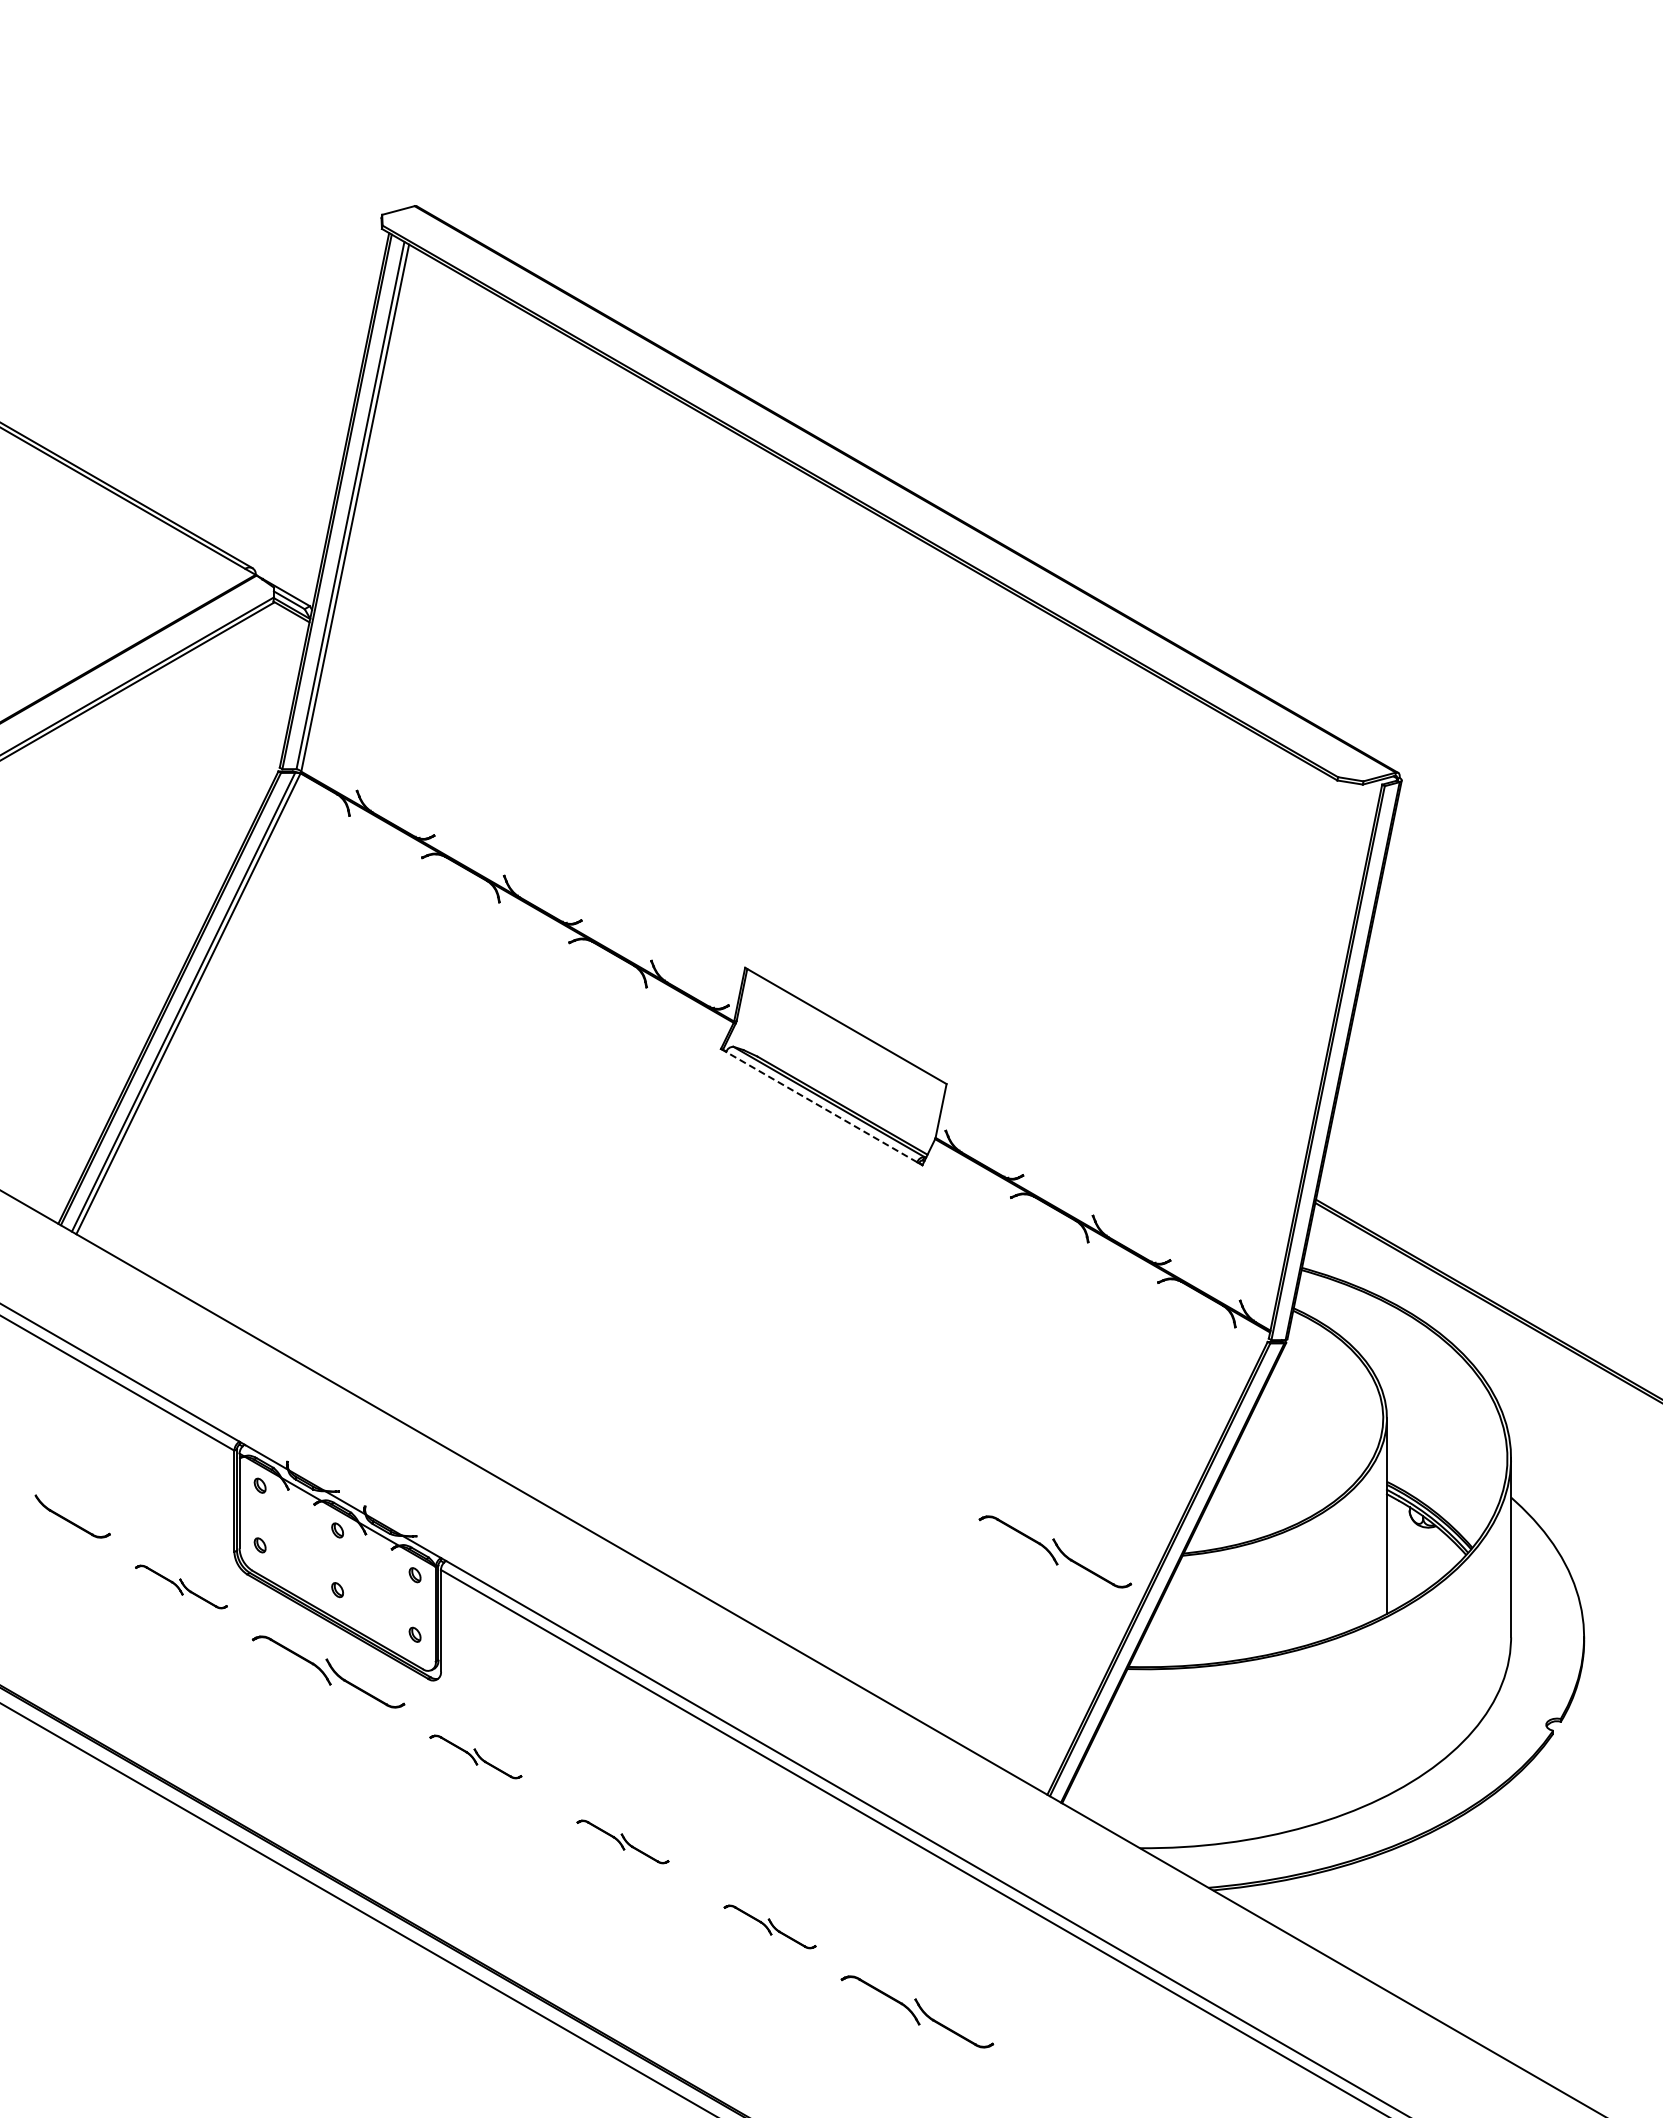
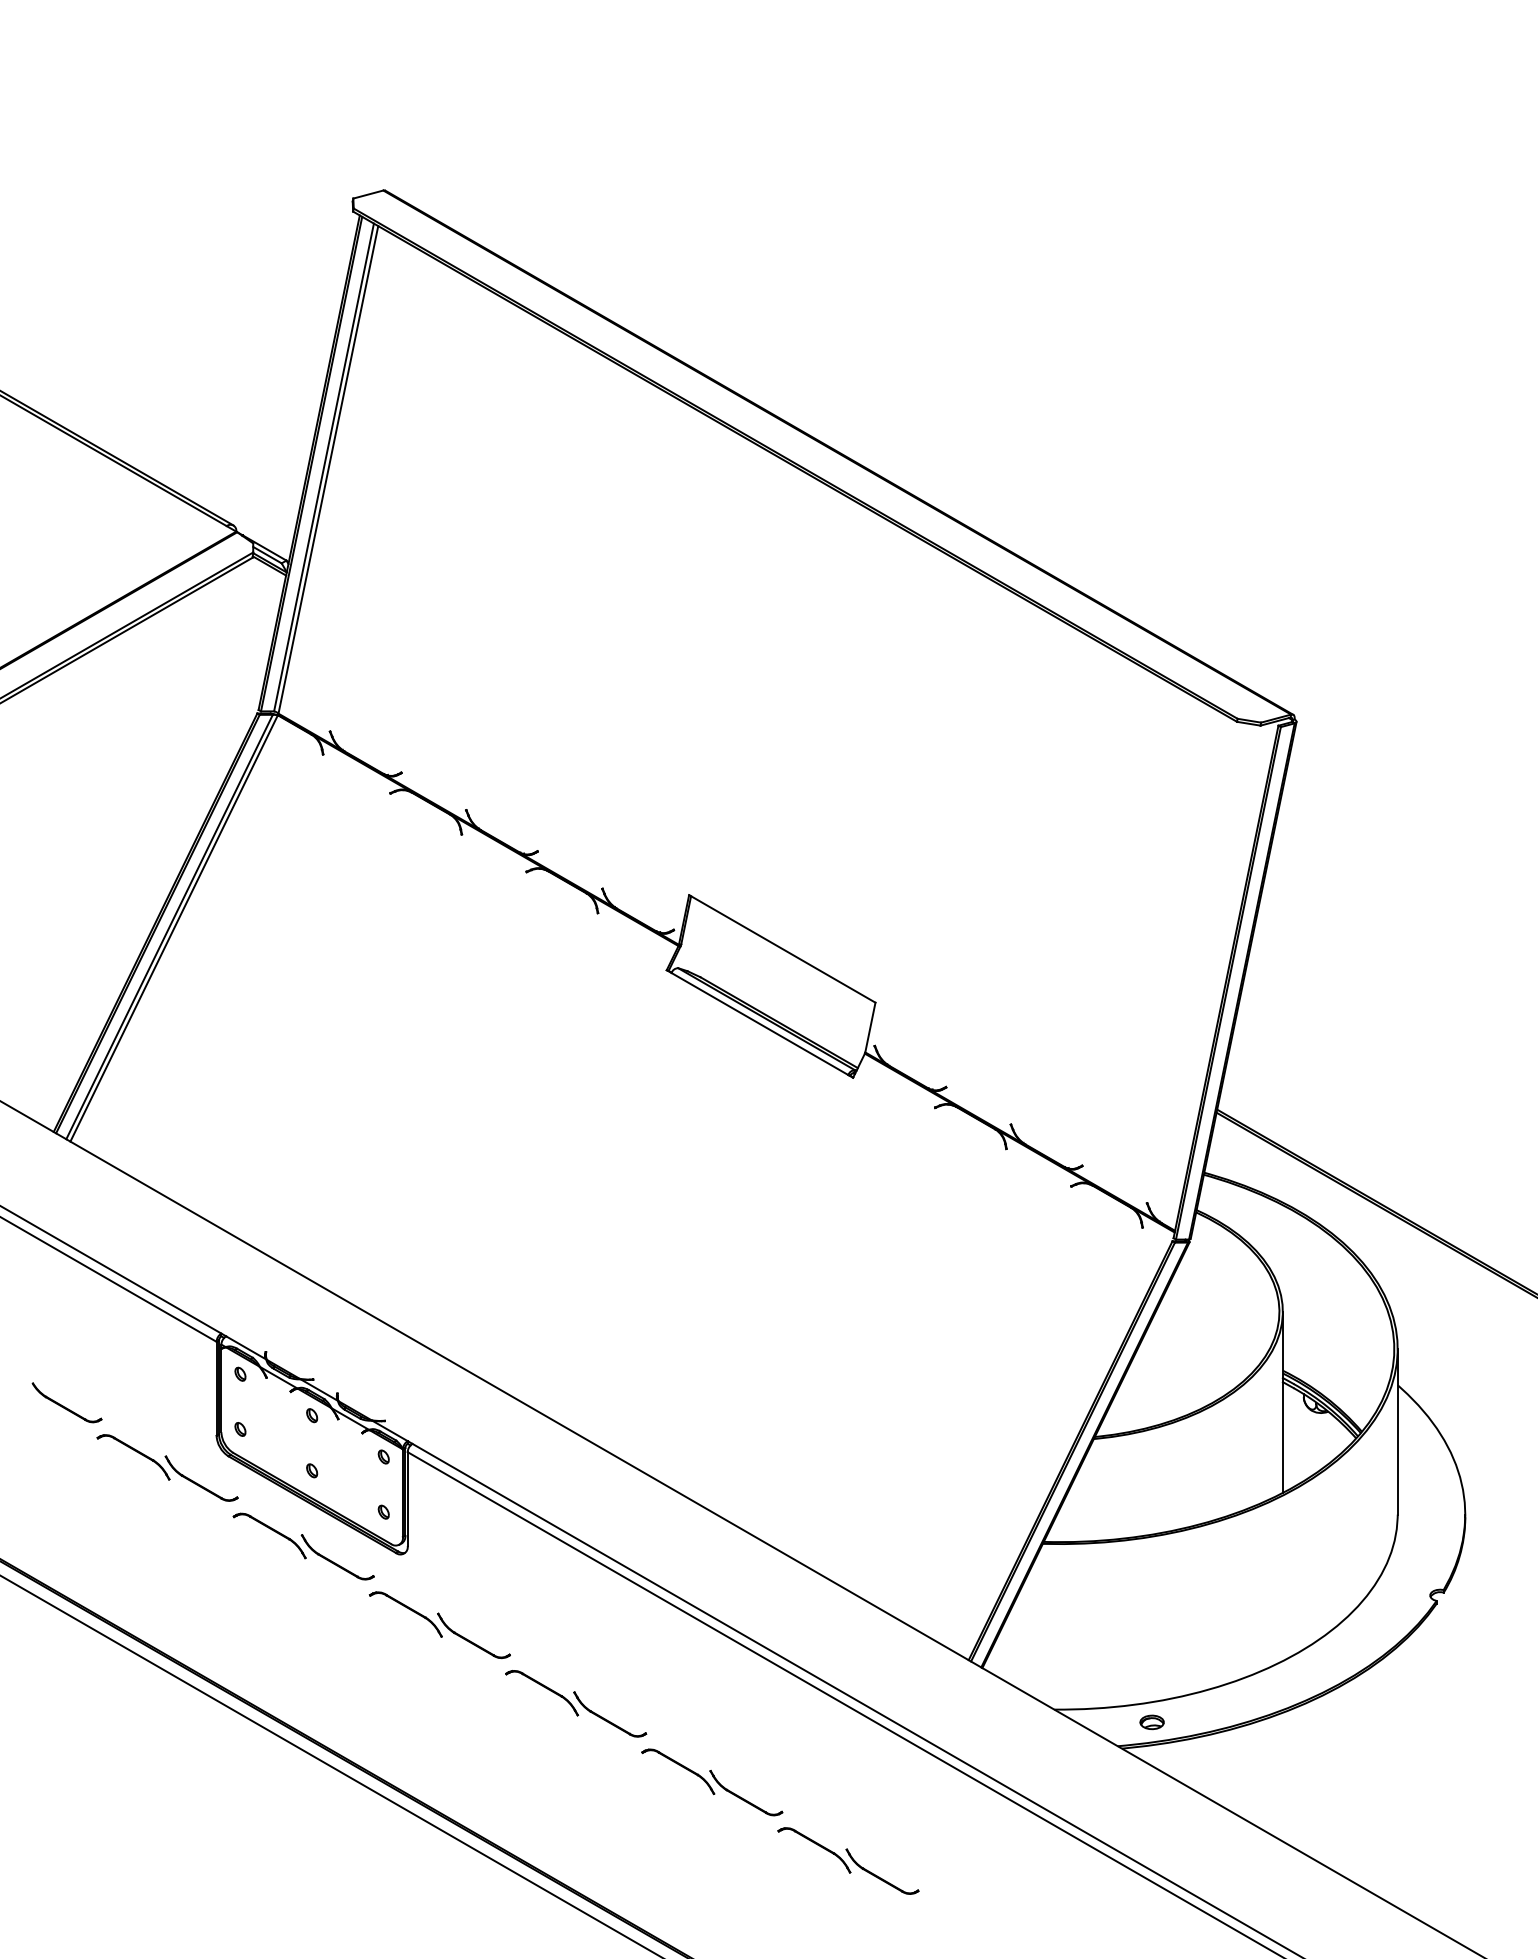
line: (821, 1106) -> (759, 1023), dashed -> solid
part: (1055, 1551) -> (976, 1435), removed
part: (181, 1586) -> (167, 1467), size x1.67
part: (475, 1756) -> (439, 1624), size x1.67
part: (622, 1841) -> (575, 1703), size x1.67
part: (1245, 1861) -> (1151, 1721), added
part: (769, 1926) -> (711, 1782), size x1.67

